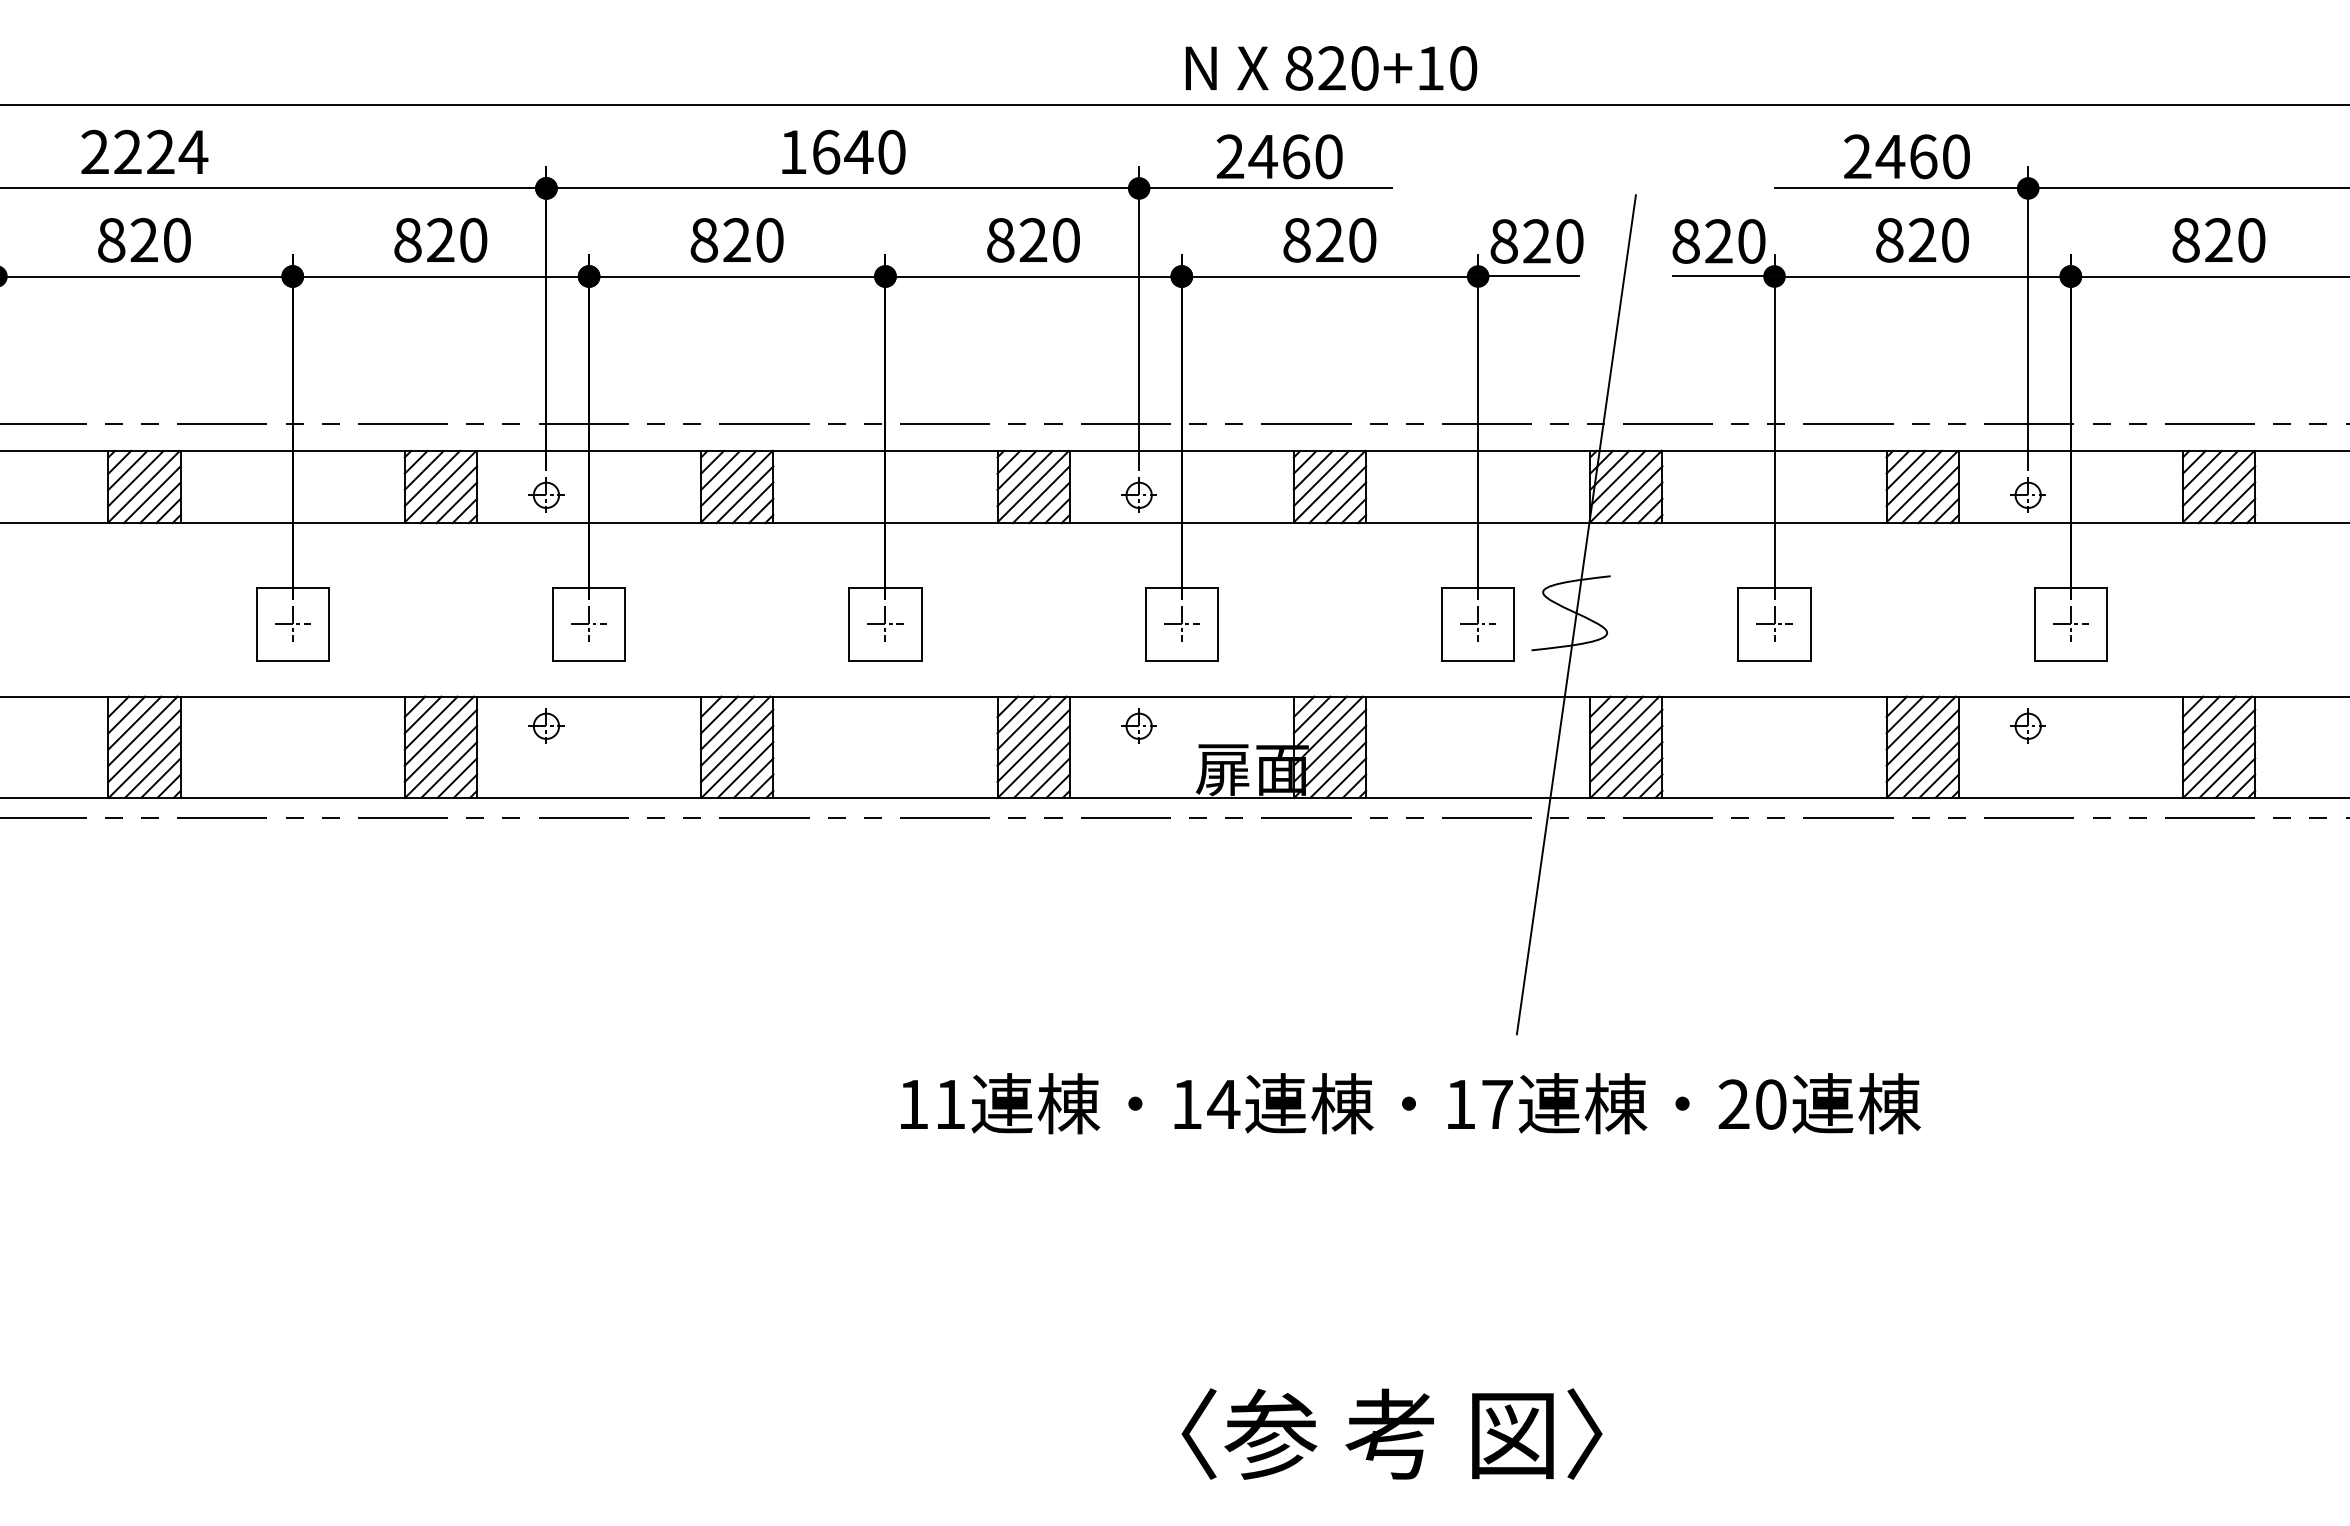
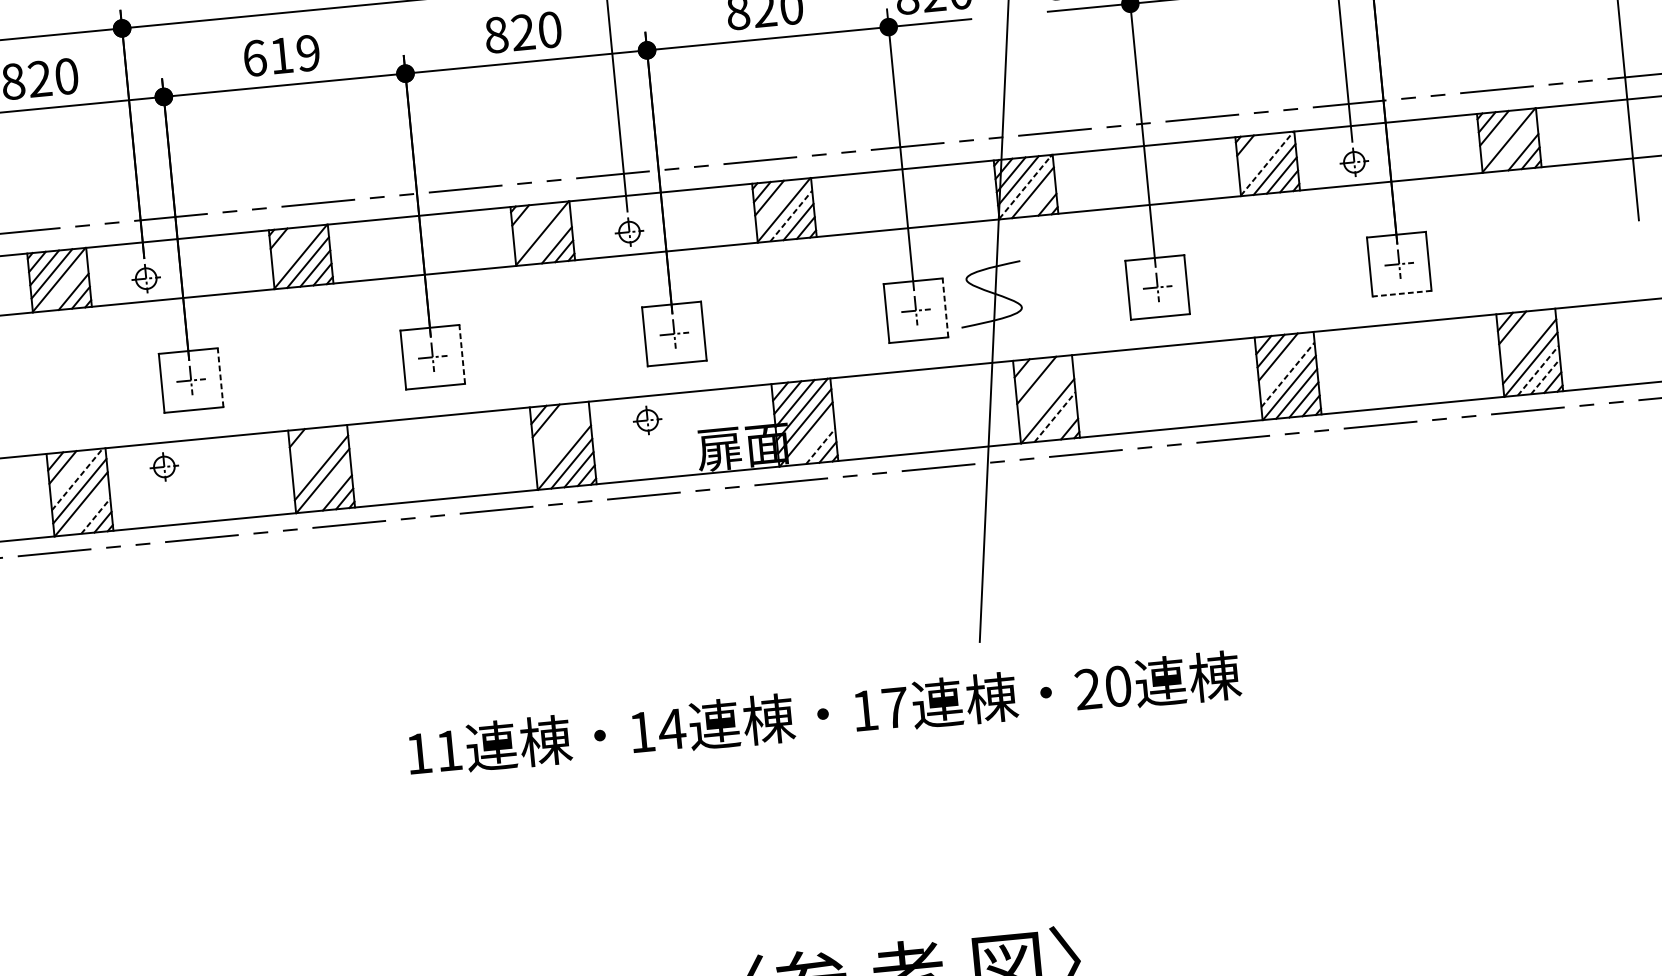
text: (736, 240) -> (281, 55), 820 -> 619
line: (720, 469) -> (286, 243), removed
line: (1016, 469) -> (527, 220), removed
line: (1905, 469) -> (1252, 150), removed
line: (728, 478) -> (293, 250), removed
line: (1024, 478) -> (534, 227), removed
line: (1321, 478) -> (776, 204), removed
line: (1913, 478) -> (1259, 157), removed
line: (2210, 478) -> (1501, 134), removed
line: (1625, 486) -> (1025, 186), solid -> dashed
line: (1922, 486) -> (1267, 163), solid -> dashed
line: (448, 494) -> (66, 285), removed
line: (1040, 494) -> (548, 239), removed
line: (1338, 494) -> (791, 215), solid -> dashed
line: (2226, 494) -> (1515, 146), removed
line: (1641, 502) -> (1039, 198), removed
line: (625, 623) -> (220, 376), solid -> dashed
line: (921, 623) -> (462, 353), solid -> dashed
line: (1514, 623) -> (945, 307), solid -> dashed
line: (2070, 660) -> (1401, 293), solid -> dashed
line: (719, 714) -> (304, 443), removed
line: (1608, 714) -> (1029, 373), removed
line: (430, 722) -> (69, 472), removed
line: (727, 722) -> (311, 449), removed
line: (1023, 722) -> (553, 426), removed
line: (2208, 722) -> (1519, 333), removed
part: (2027, 725) -> (1371, 350), removed
line: (735, 730) -> (318, 455), removed
line: (1031, 730) -> (560, 432), removed
line: (1624, 730) -> (1043, 385), removed
line: (1920, 730) -> (1285, 362), removed
line: (2217, 730) -> (1527, 339), removed
line: (439, 731) -> (77, 479), solid -> dashed
line: (1033, 745) -> (562, 444), removed
line: (1626, 745) -> (1046, 397), removed
line: (1923, 745) -> (1288, 374), solid -> dashed
line: (449, 769) -> (88, 509), removed
line: (745, 769) -> (330, 486), removed
line: (1338, 769) -> (813, 440), removed
line: (1635, 769) -> (1055, 416), solid -> dashed
line: (2227, 769) -> (1538, 370), solid -> dashed
line: (1642, 777) -> (1062, 422), removed
line: (457, 778) -> (95, 516), solid -> dashed
line: (1346, 778) -> (820, 446), solid -> dashed
line: (2235, 778) -> (1545, 376), solid -> dashed
text: (1410, 1103) -> (824, 713), moved

